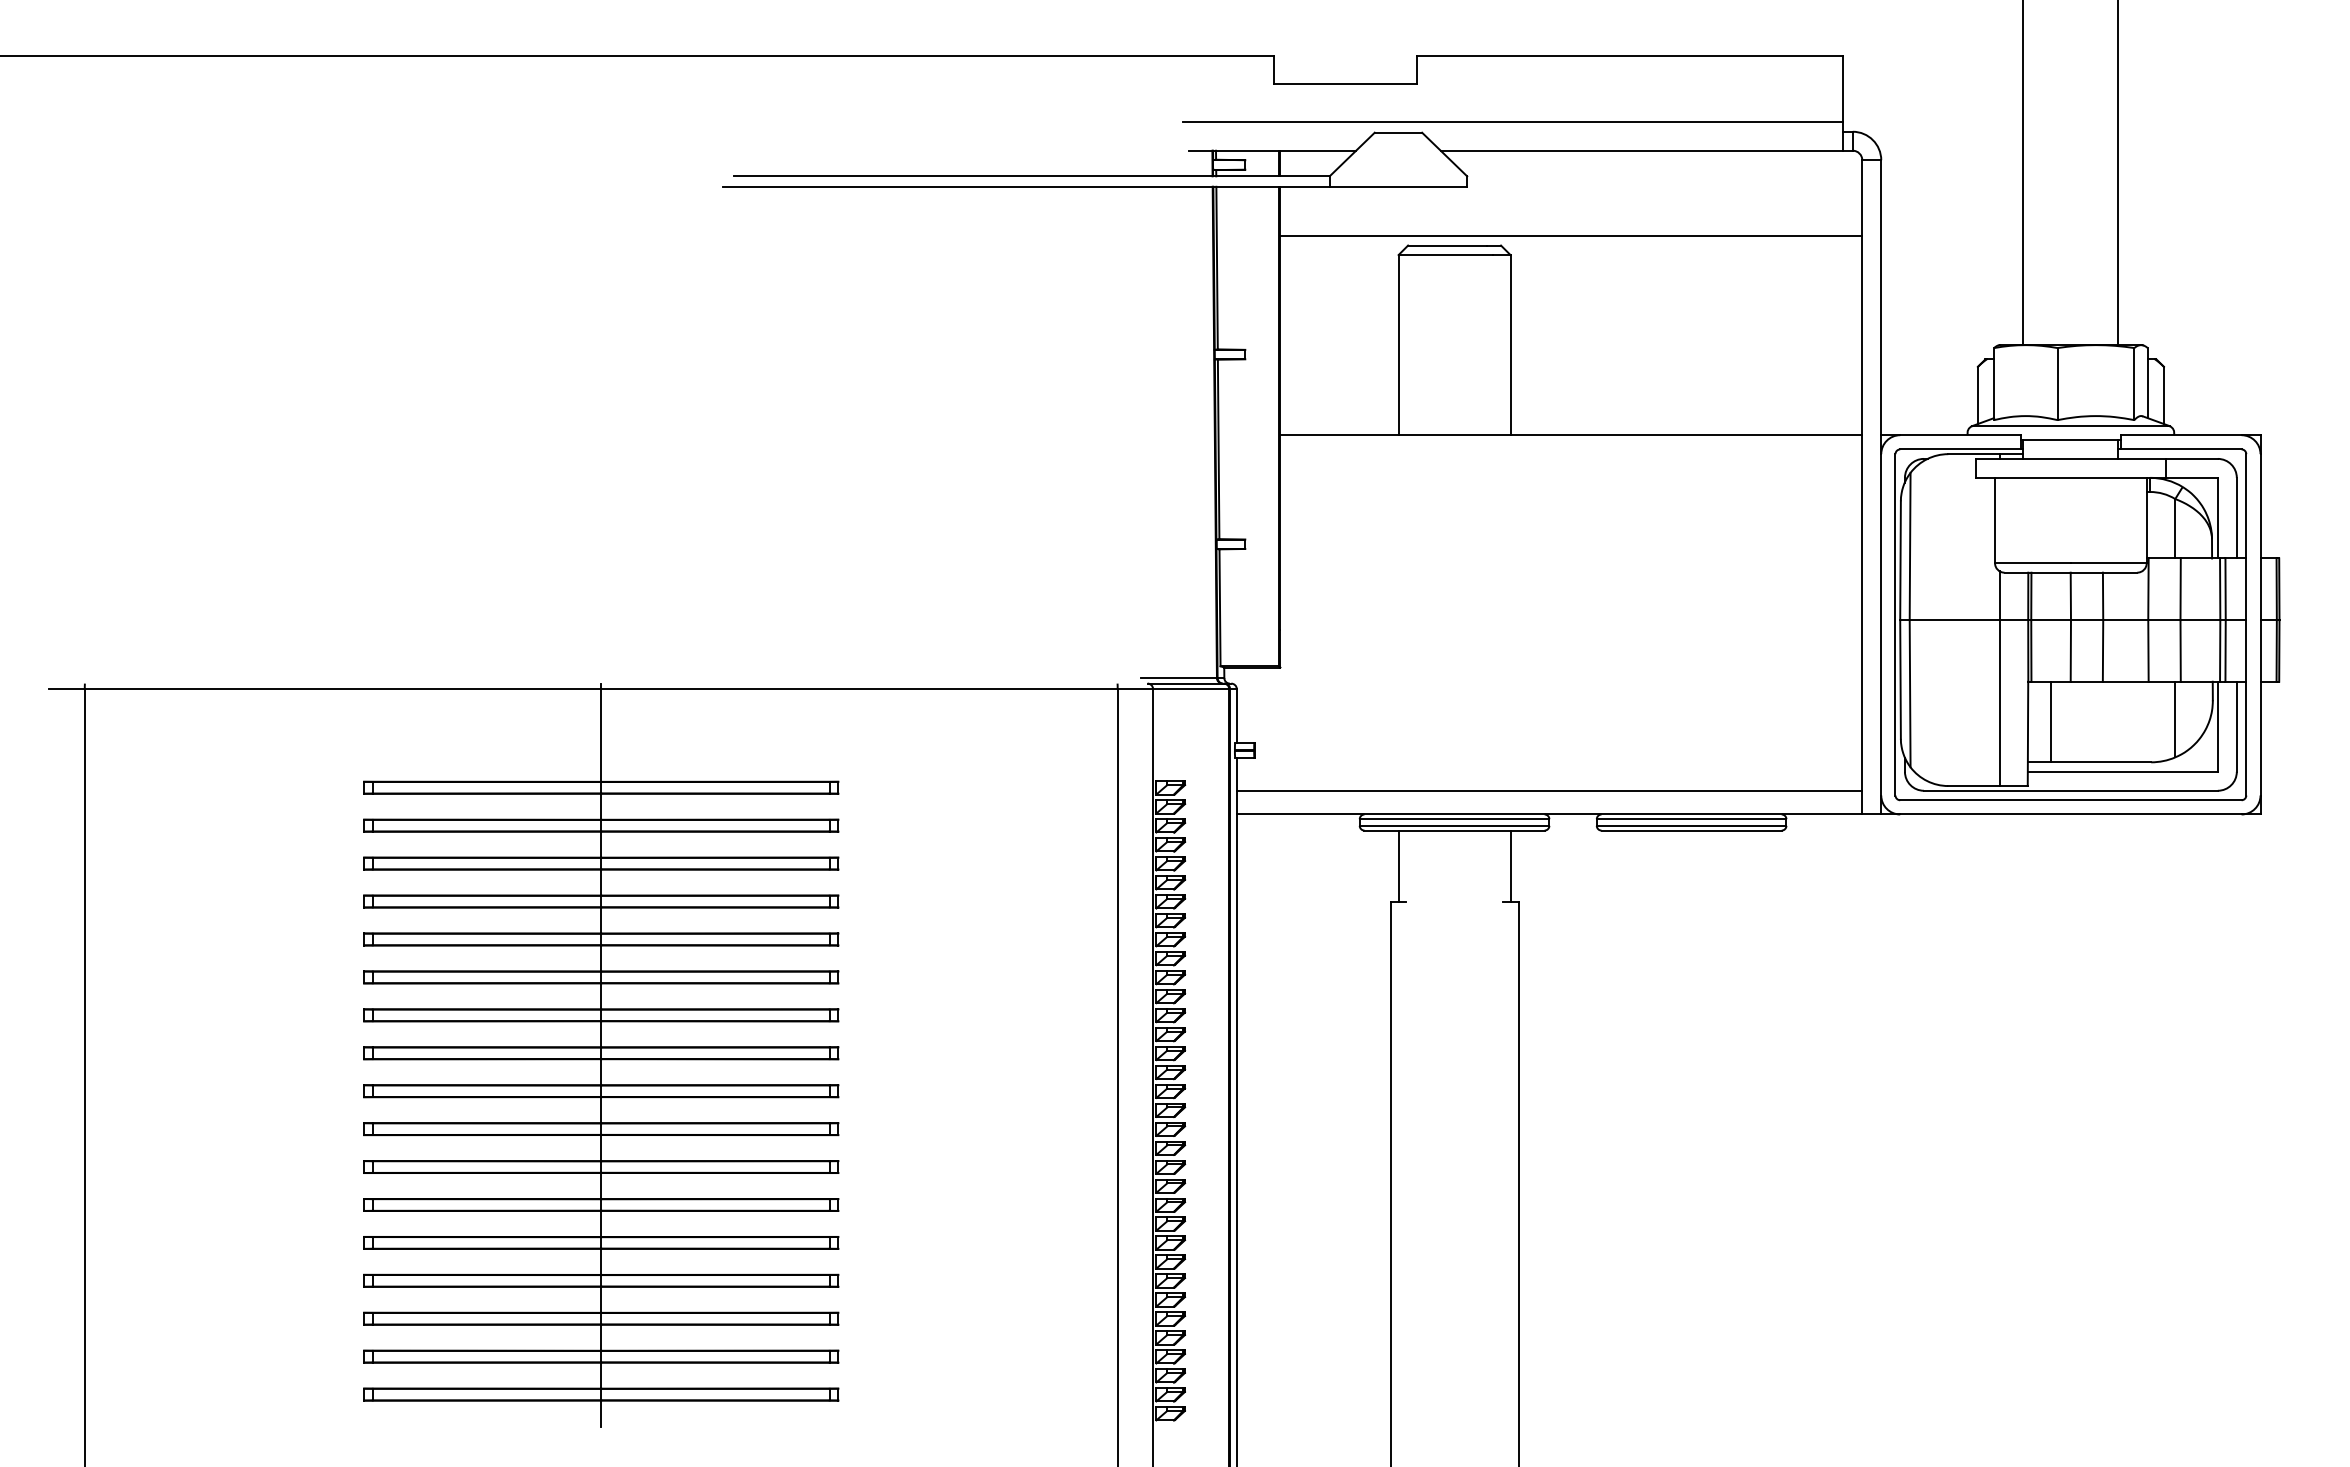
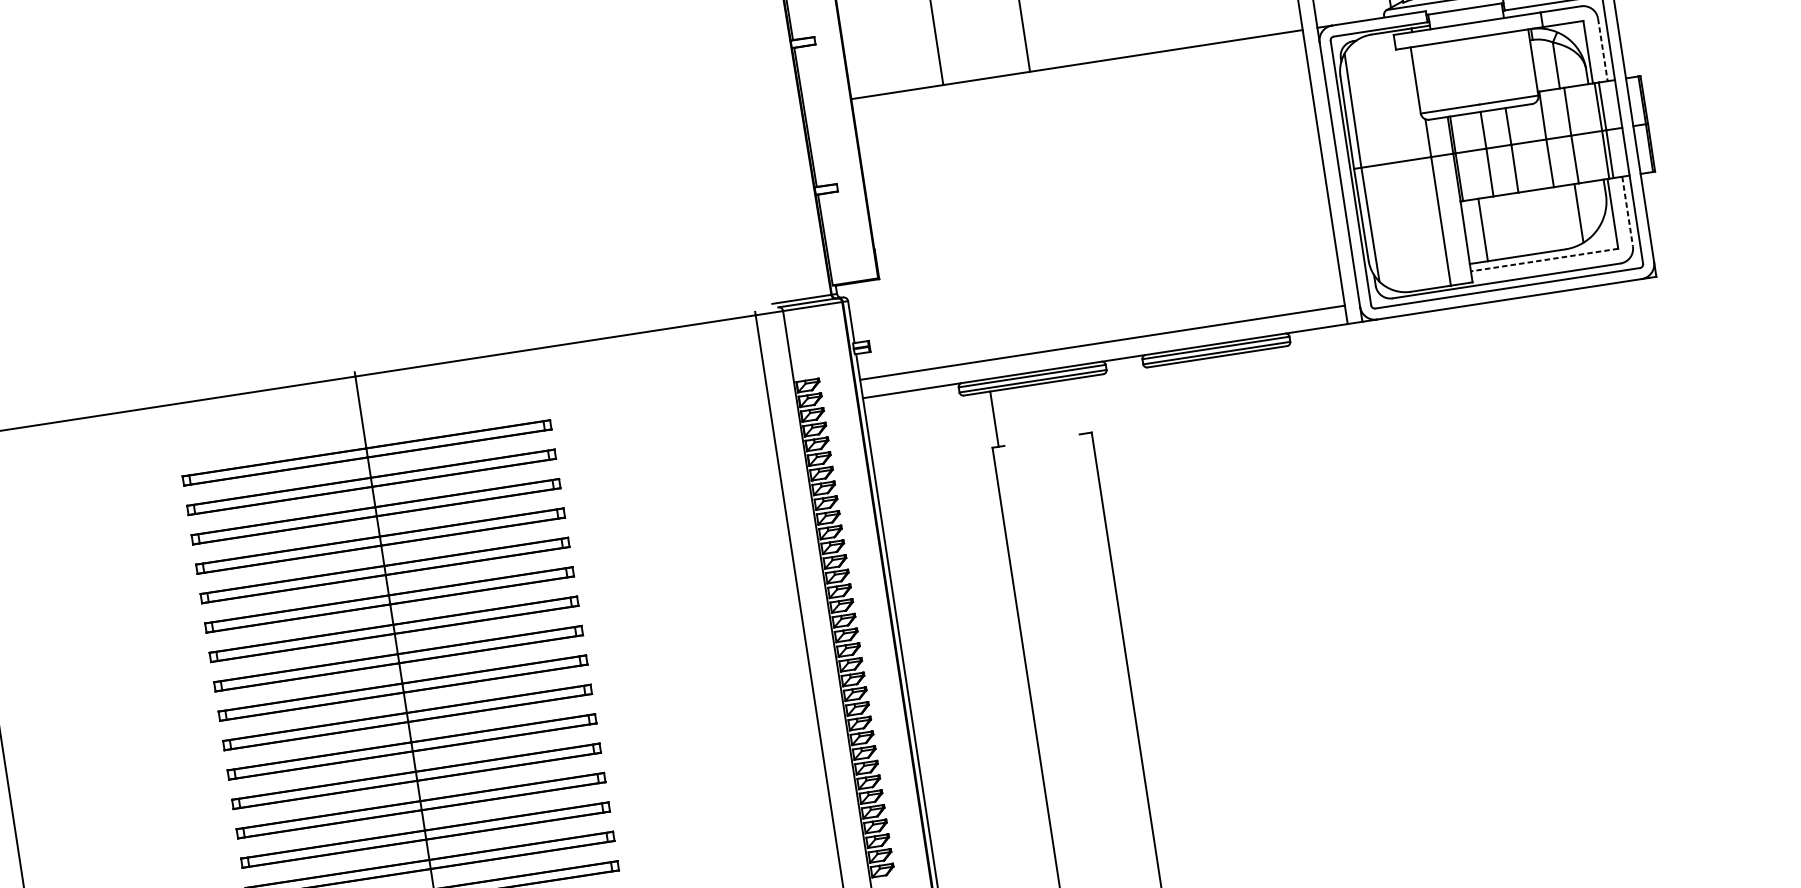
line: (2236, 518) -> (1602, 50), solid -> dashed
line: (2236, 727) -> (1627, 212), solid -> dashed
line: (2122, 771) -> (1544, 259), solid -> dashed
line: (1510, 865) -> (1081, 405), removed

